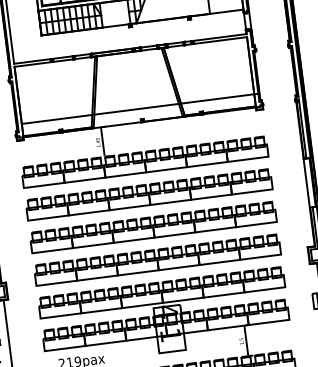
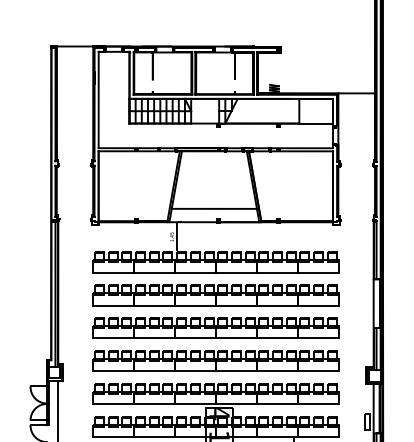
line: (219, 98) -> (297, 208), removed
line: (56, 119) -> (133, 208), removed

